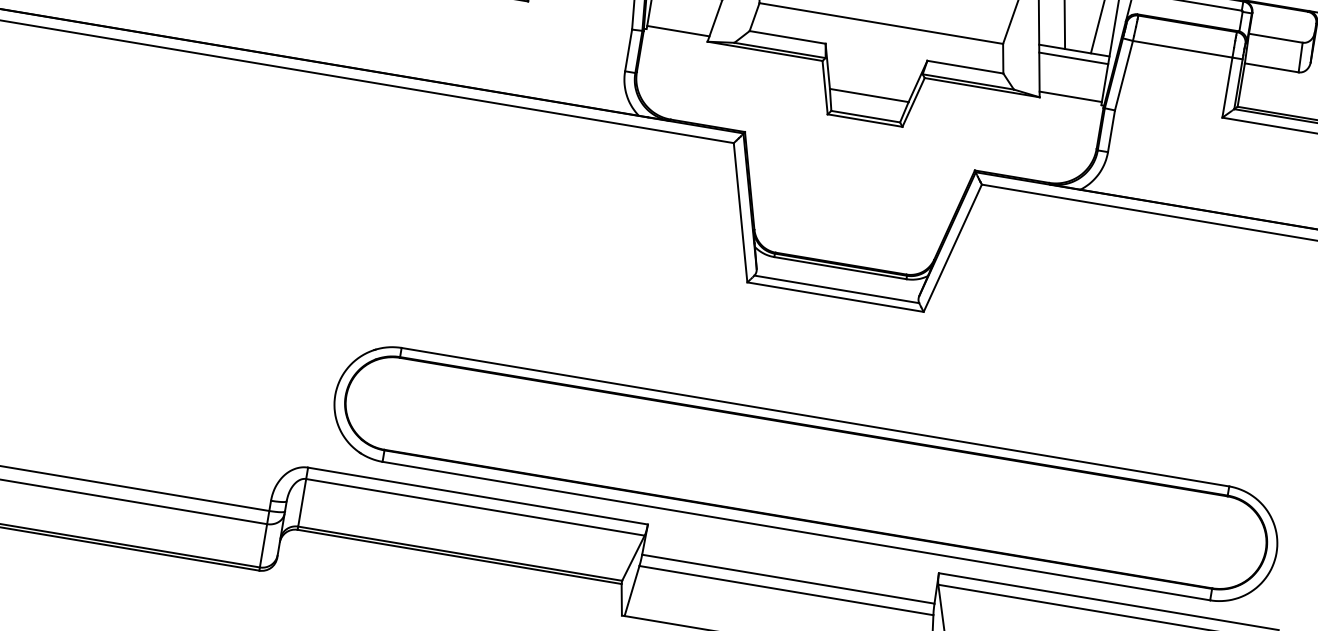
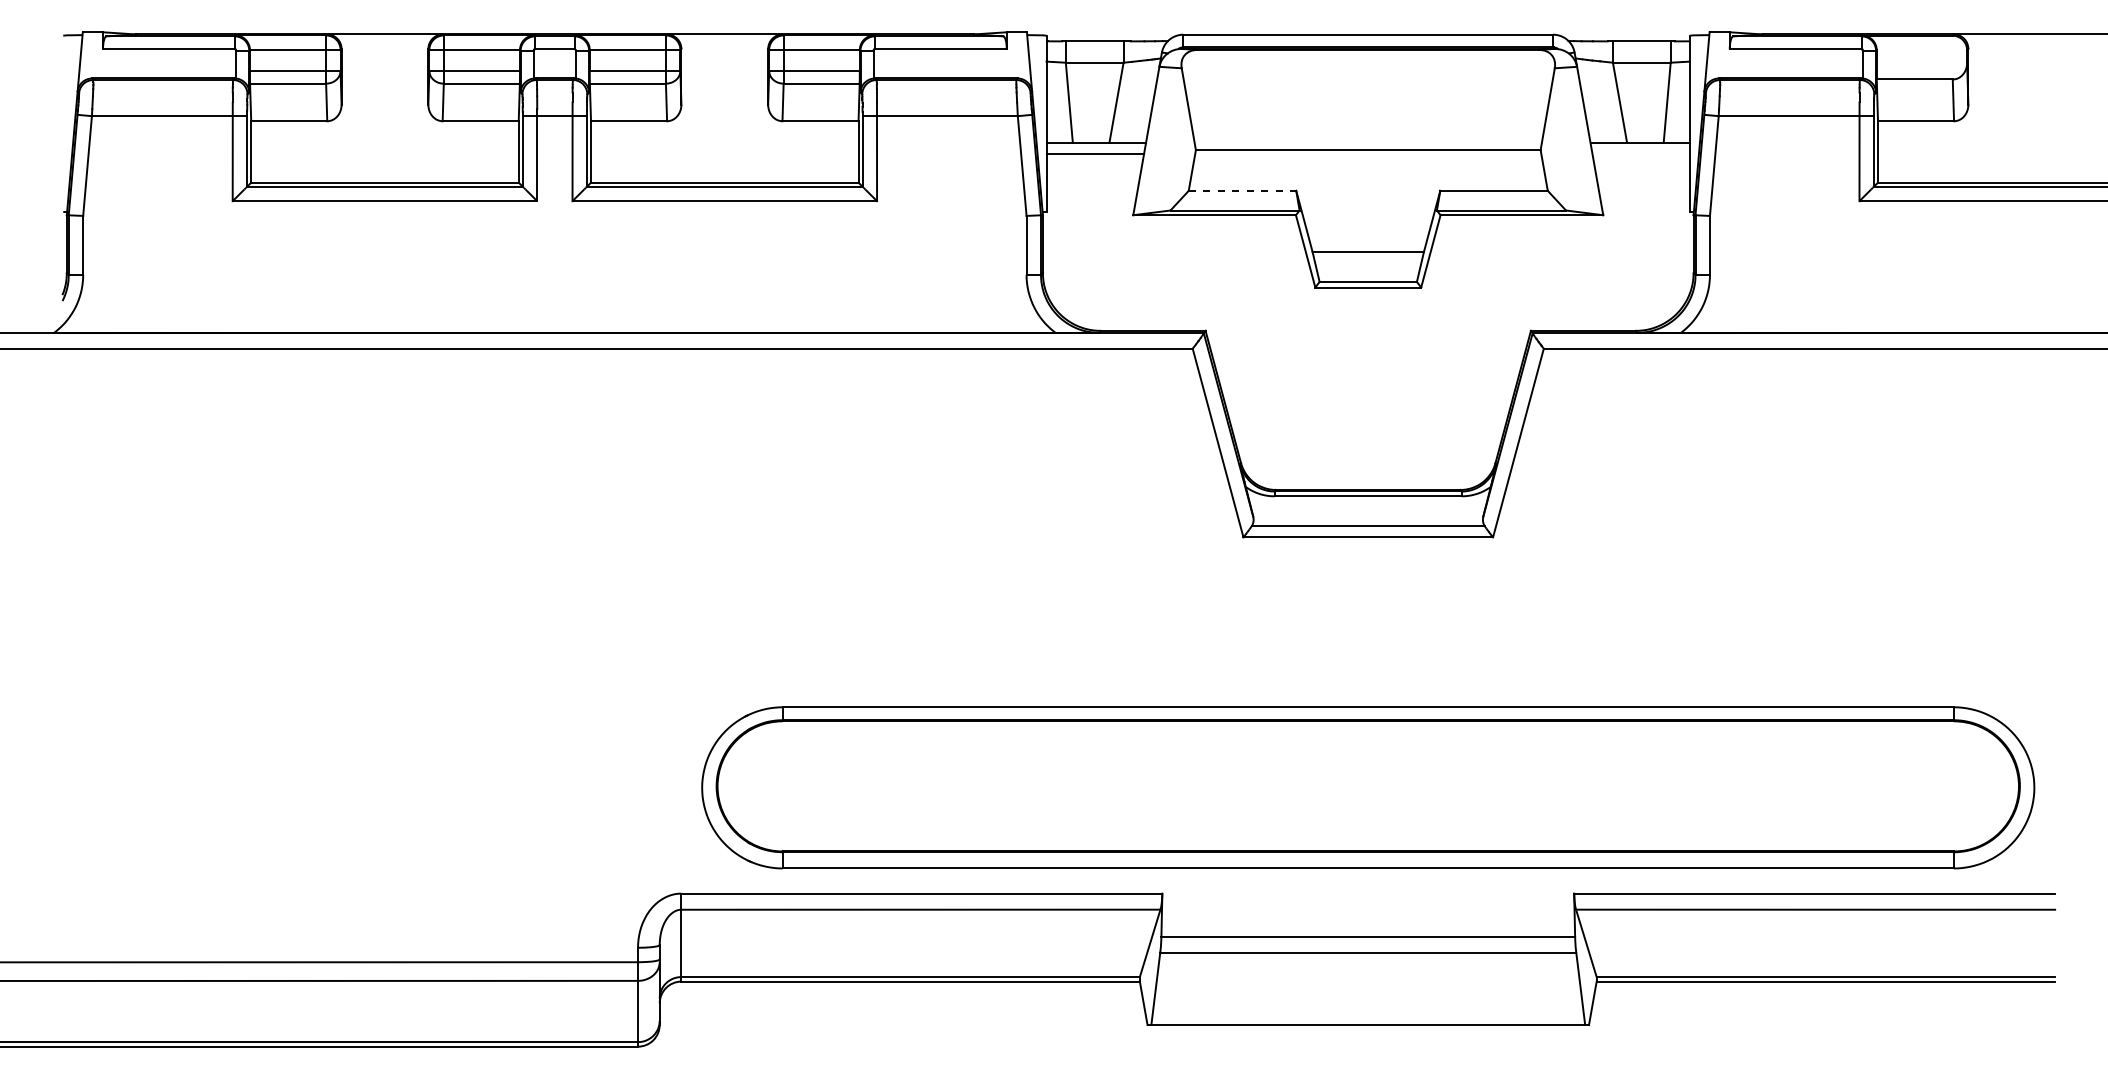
line: (678, 31) -> (1090, 207), removed
line: (787, 37) -> (1242, 190), solid -> dashed
line: (1073, 58) -> (1641, 153), removed
line: (1070, 96) -> (1645, 207), removed

